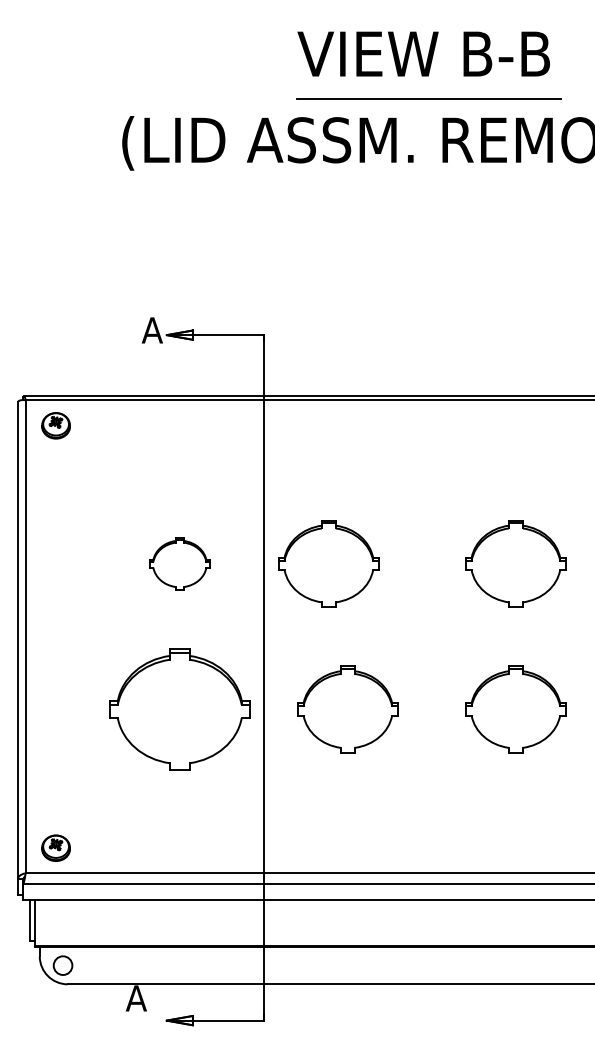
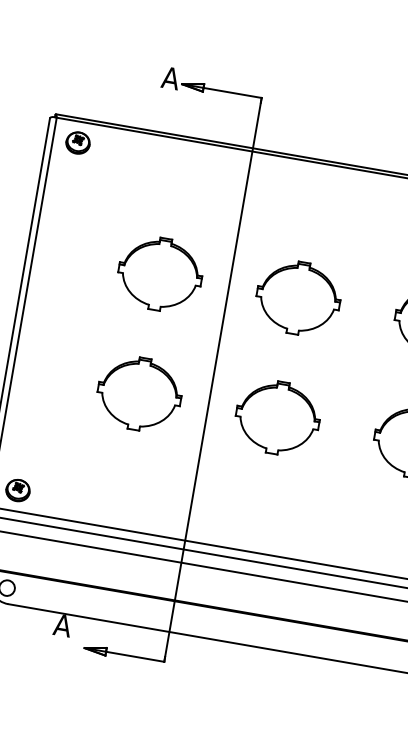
part: (179, 563) -> (160, 273), size x1.67
part: (328, 563) -> (298, 297), moved
part: (179, 709) -> (139, 393), size x0.71

